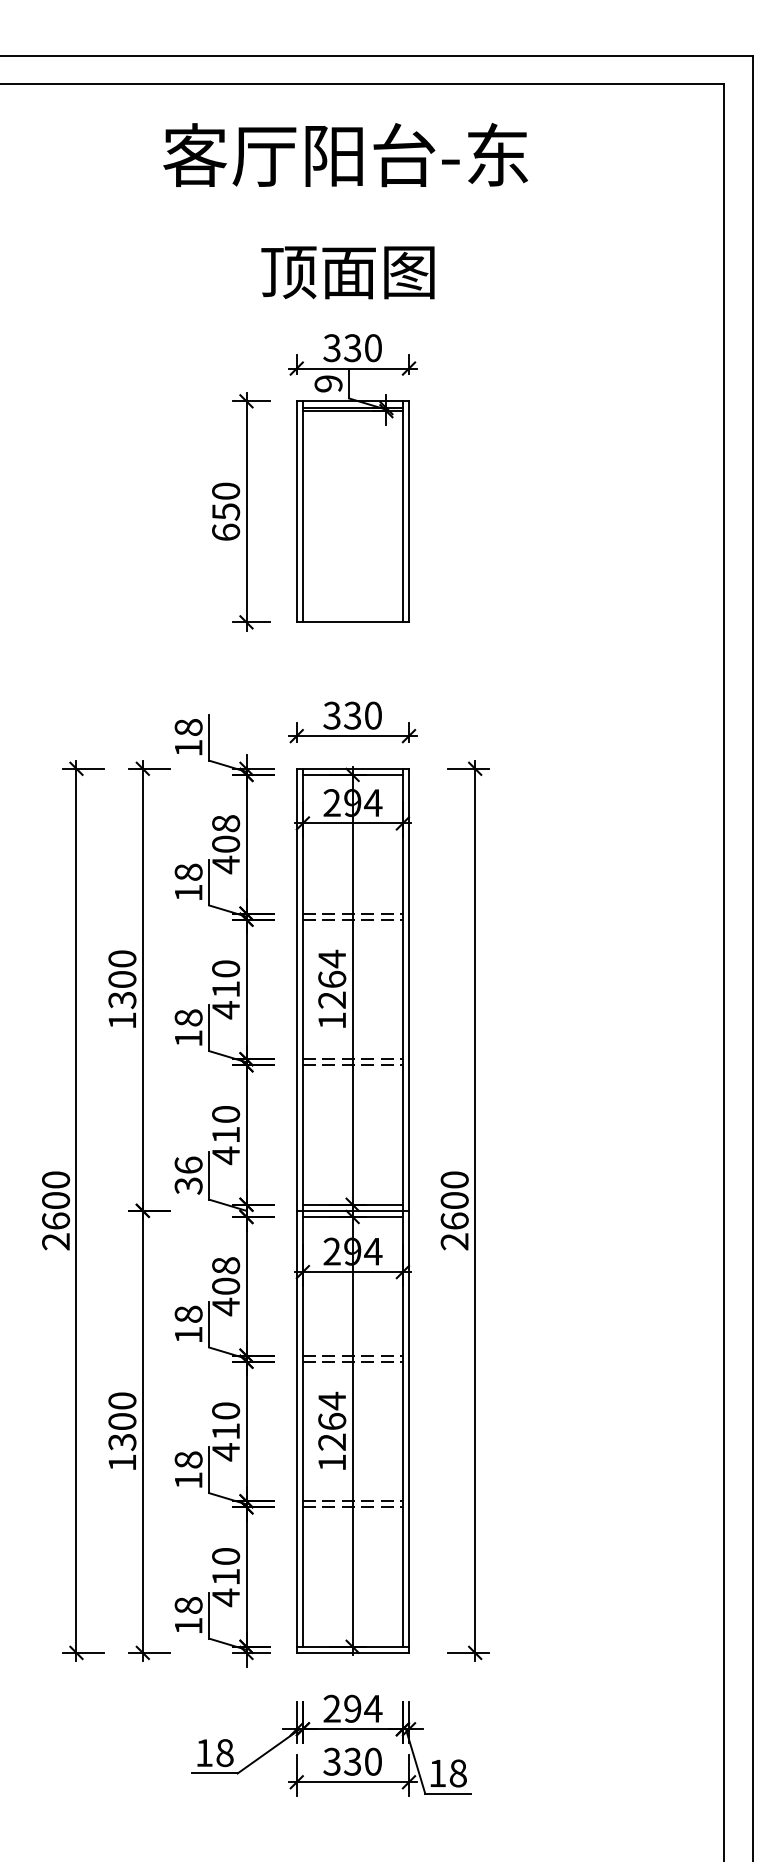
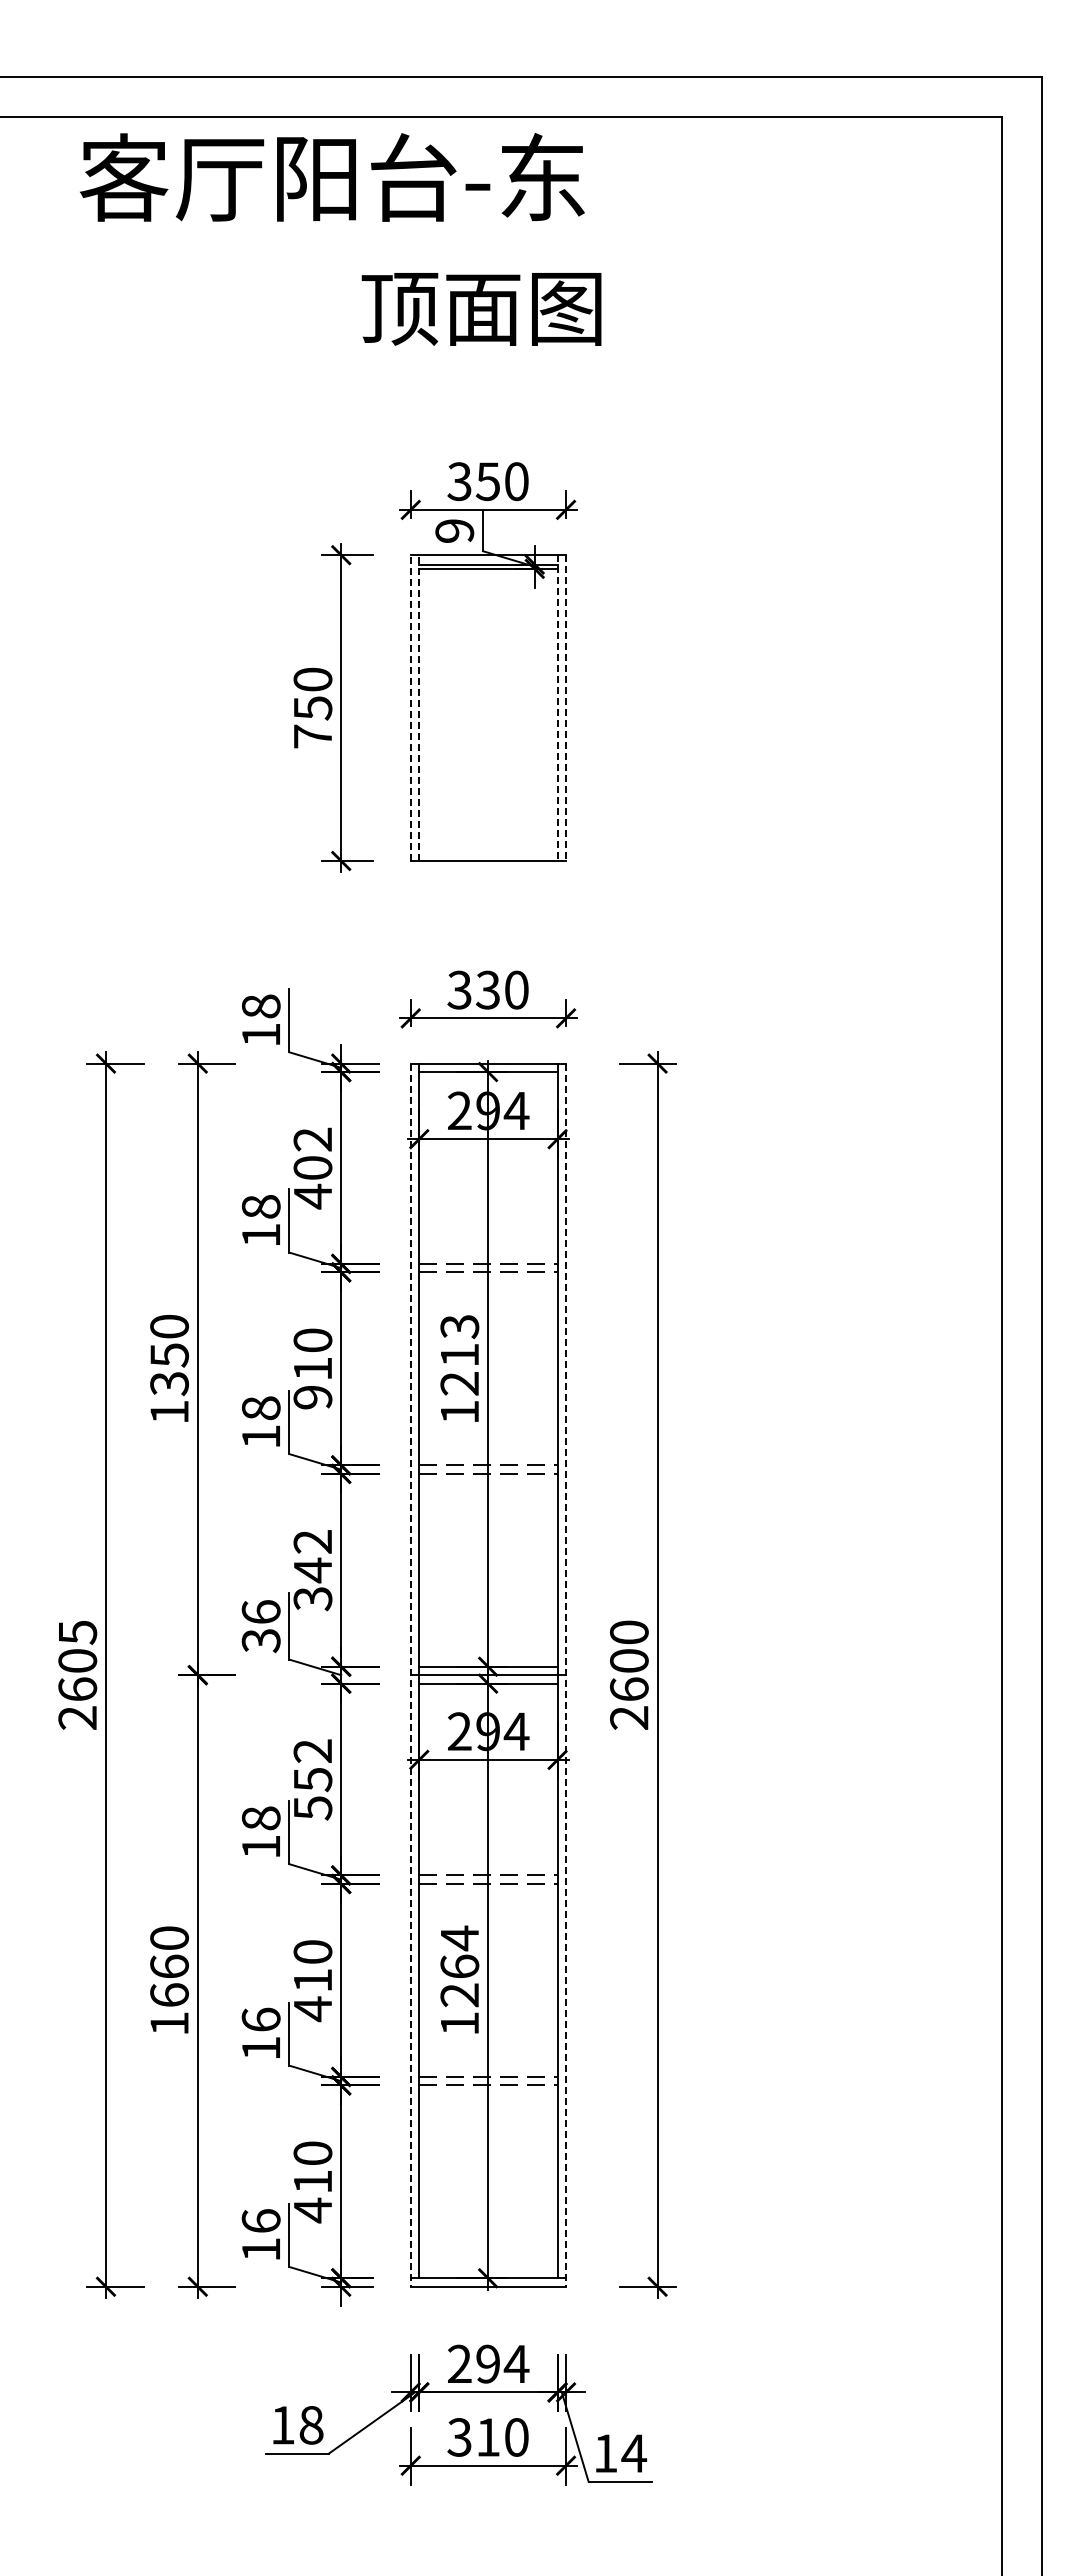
text: (345, 155) -> (332, 177), moved
text: (347, 272) -> (481, 309), moved
text: (352, 348) -> (487, 481), 330 -> 350
line: (296, 512) -> (410, 708), solid -> dashed
line: (303, 512) -> (419, 708), solid -> dashed
line: (402, 512) -> (557, 708), solid -> dashed
line: (409, 512) -> (566, 708), solid -> dashed
text: (225, 532) -> (312, 736), 650 -> 750
text: (225, 823) -> (312, 1139), 408 -> 402
text: (331, 968) -> (459, 1340), 1264 -> 1213
text: (122, 979) -> (169, 1355), 1300 -> 1350
text: (225, 1010) -> (312, 1397), 410 -> 910
text: (225, 1135) -> (312, 1570), 410 -> 342
text: (55, 1180) -> (77, 1632), 2600 -> 2605
line: (296, 1211) -> (410, 1675), solid -> dashed
line: (409, 1211) -> (566, 1675), solid -> dashed
text: (225, 1286) -> (312, 1780), 408 -> 552
text: (122, 1431) -> (169, 1980), 1300 -> 1660
text: (188, 1459) -> (260, 2019), 18 -> 16
text: (188, 1605) -> (260, 2220), 18 -> 16
text: (352, 1761) -> (487, 2437), 330 -> 310
text: (458, 1773) -> (634, 2453), 18 -> 14

